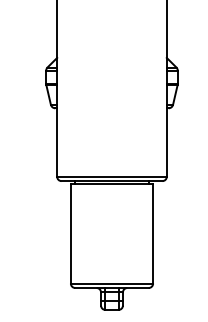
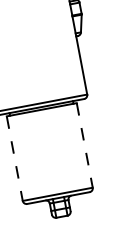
line: (70, 233) -> (14, 158), solid -> dashed
line: (153, 233) -> (85, 145), solid -> dashed

